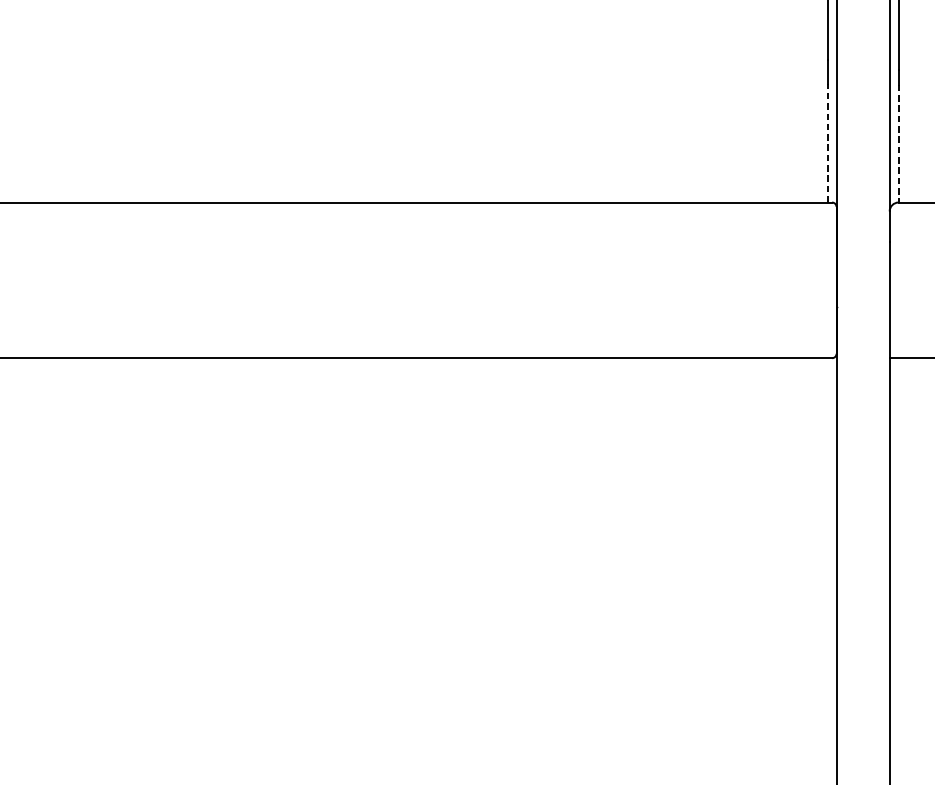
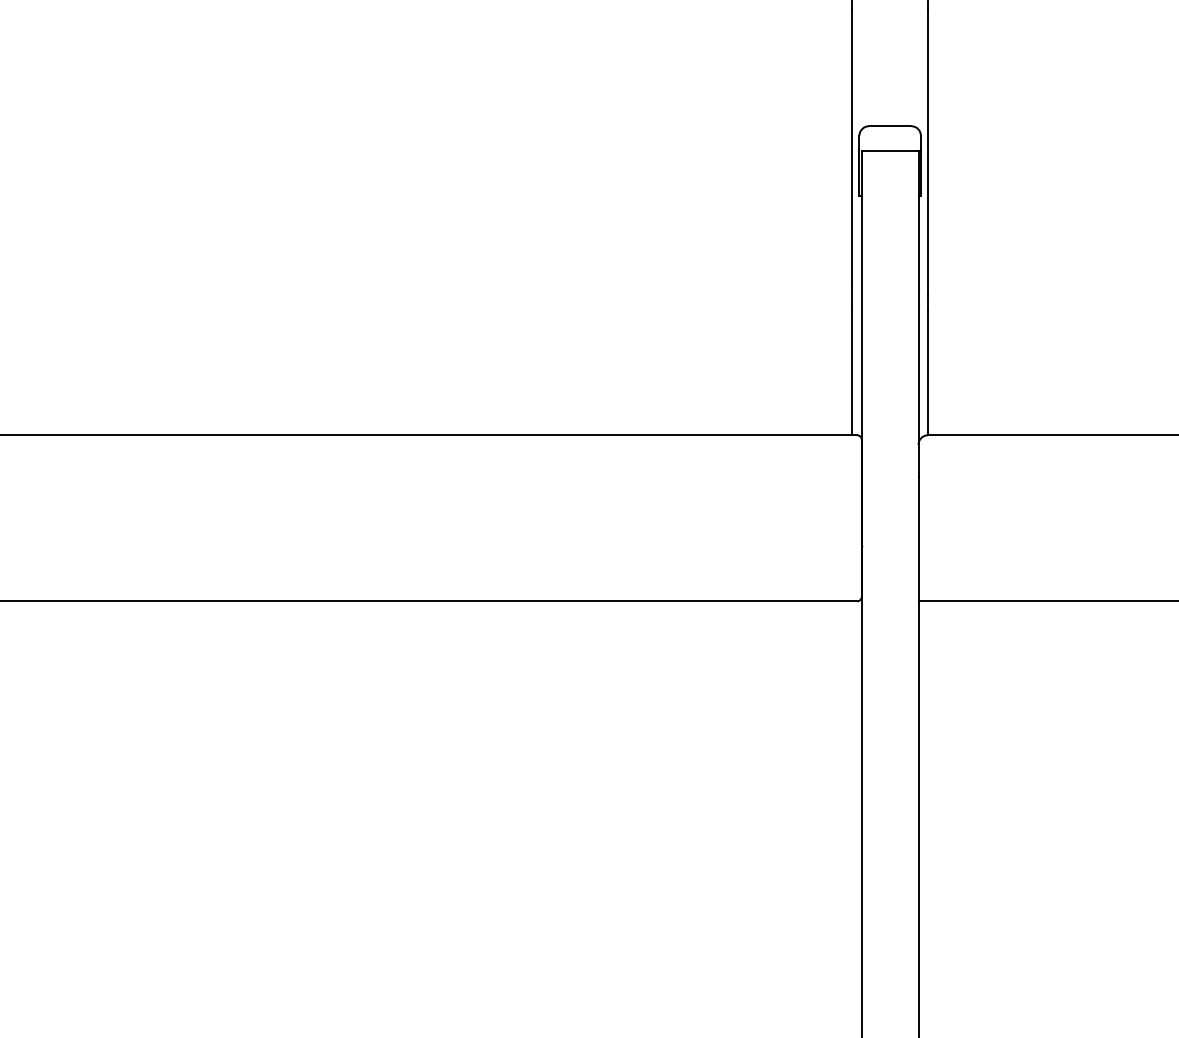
line: (827, 142) -> (852, 371), dashed -> solid
line: (898, 143) -> (927, 372), dashed -> solid

